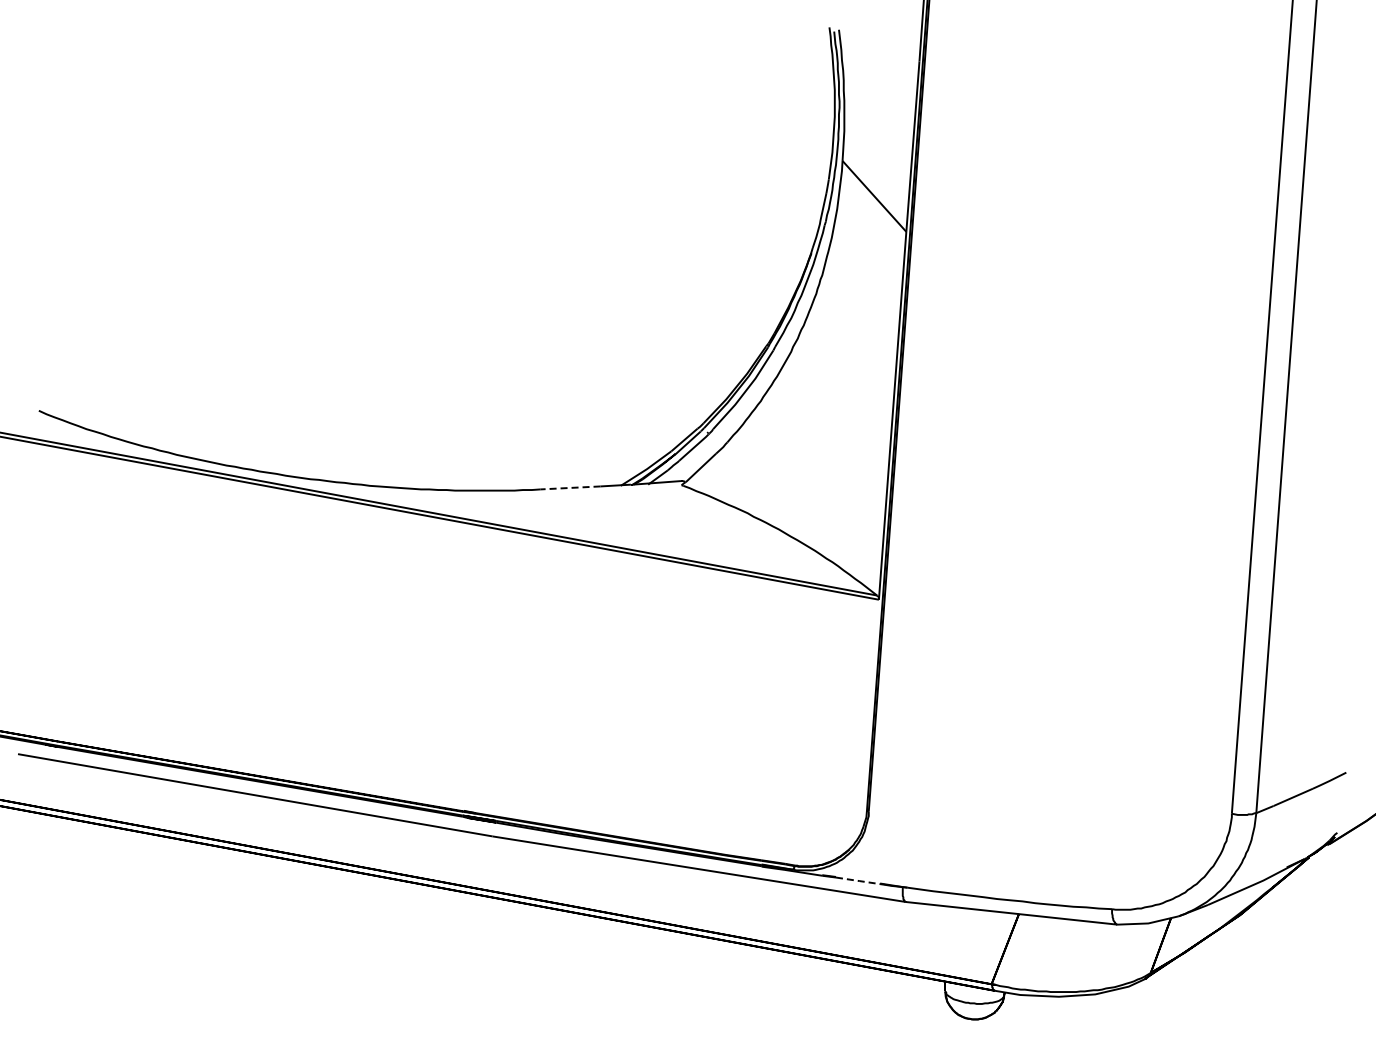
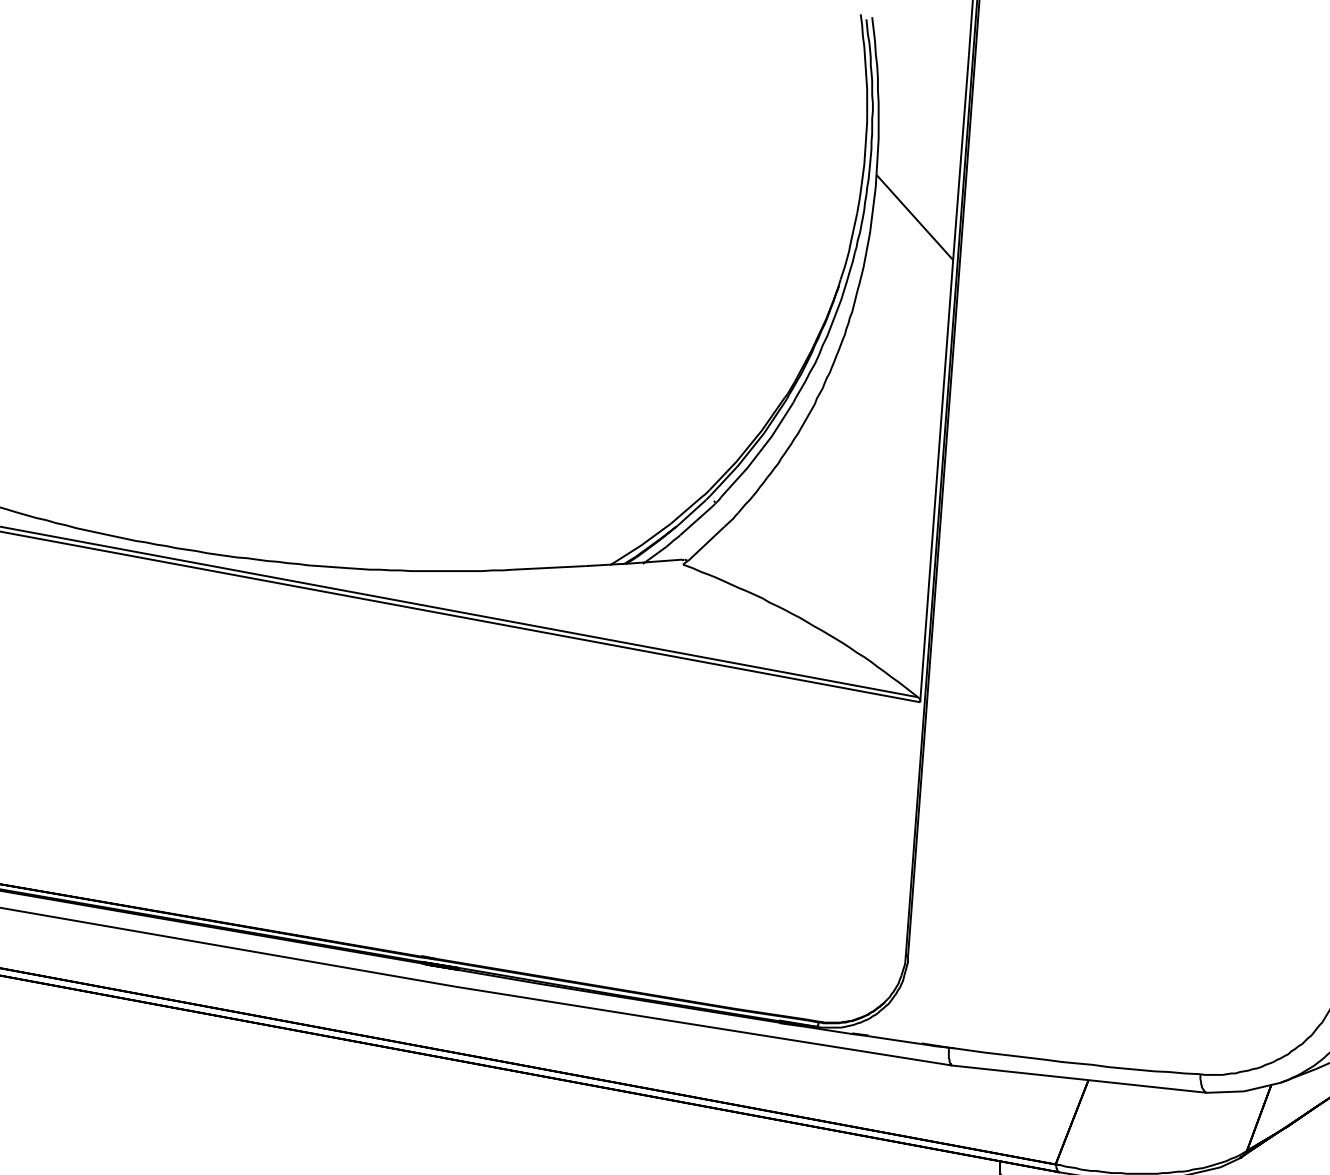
line: (569, 487) -> (548, 567), dashed -> solid
line: (858, 880) -> (895, 1039), dashed -> solid

